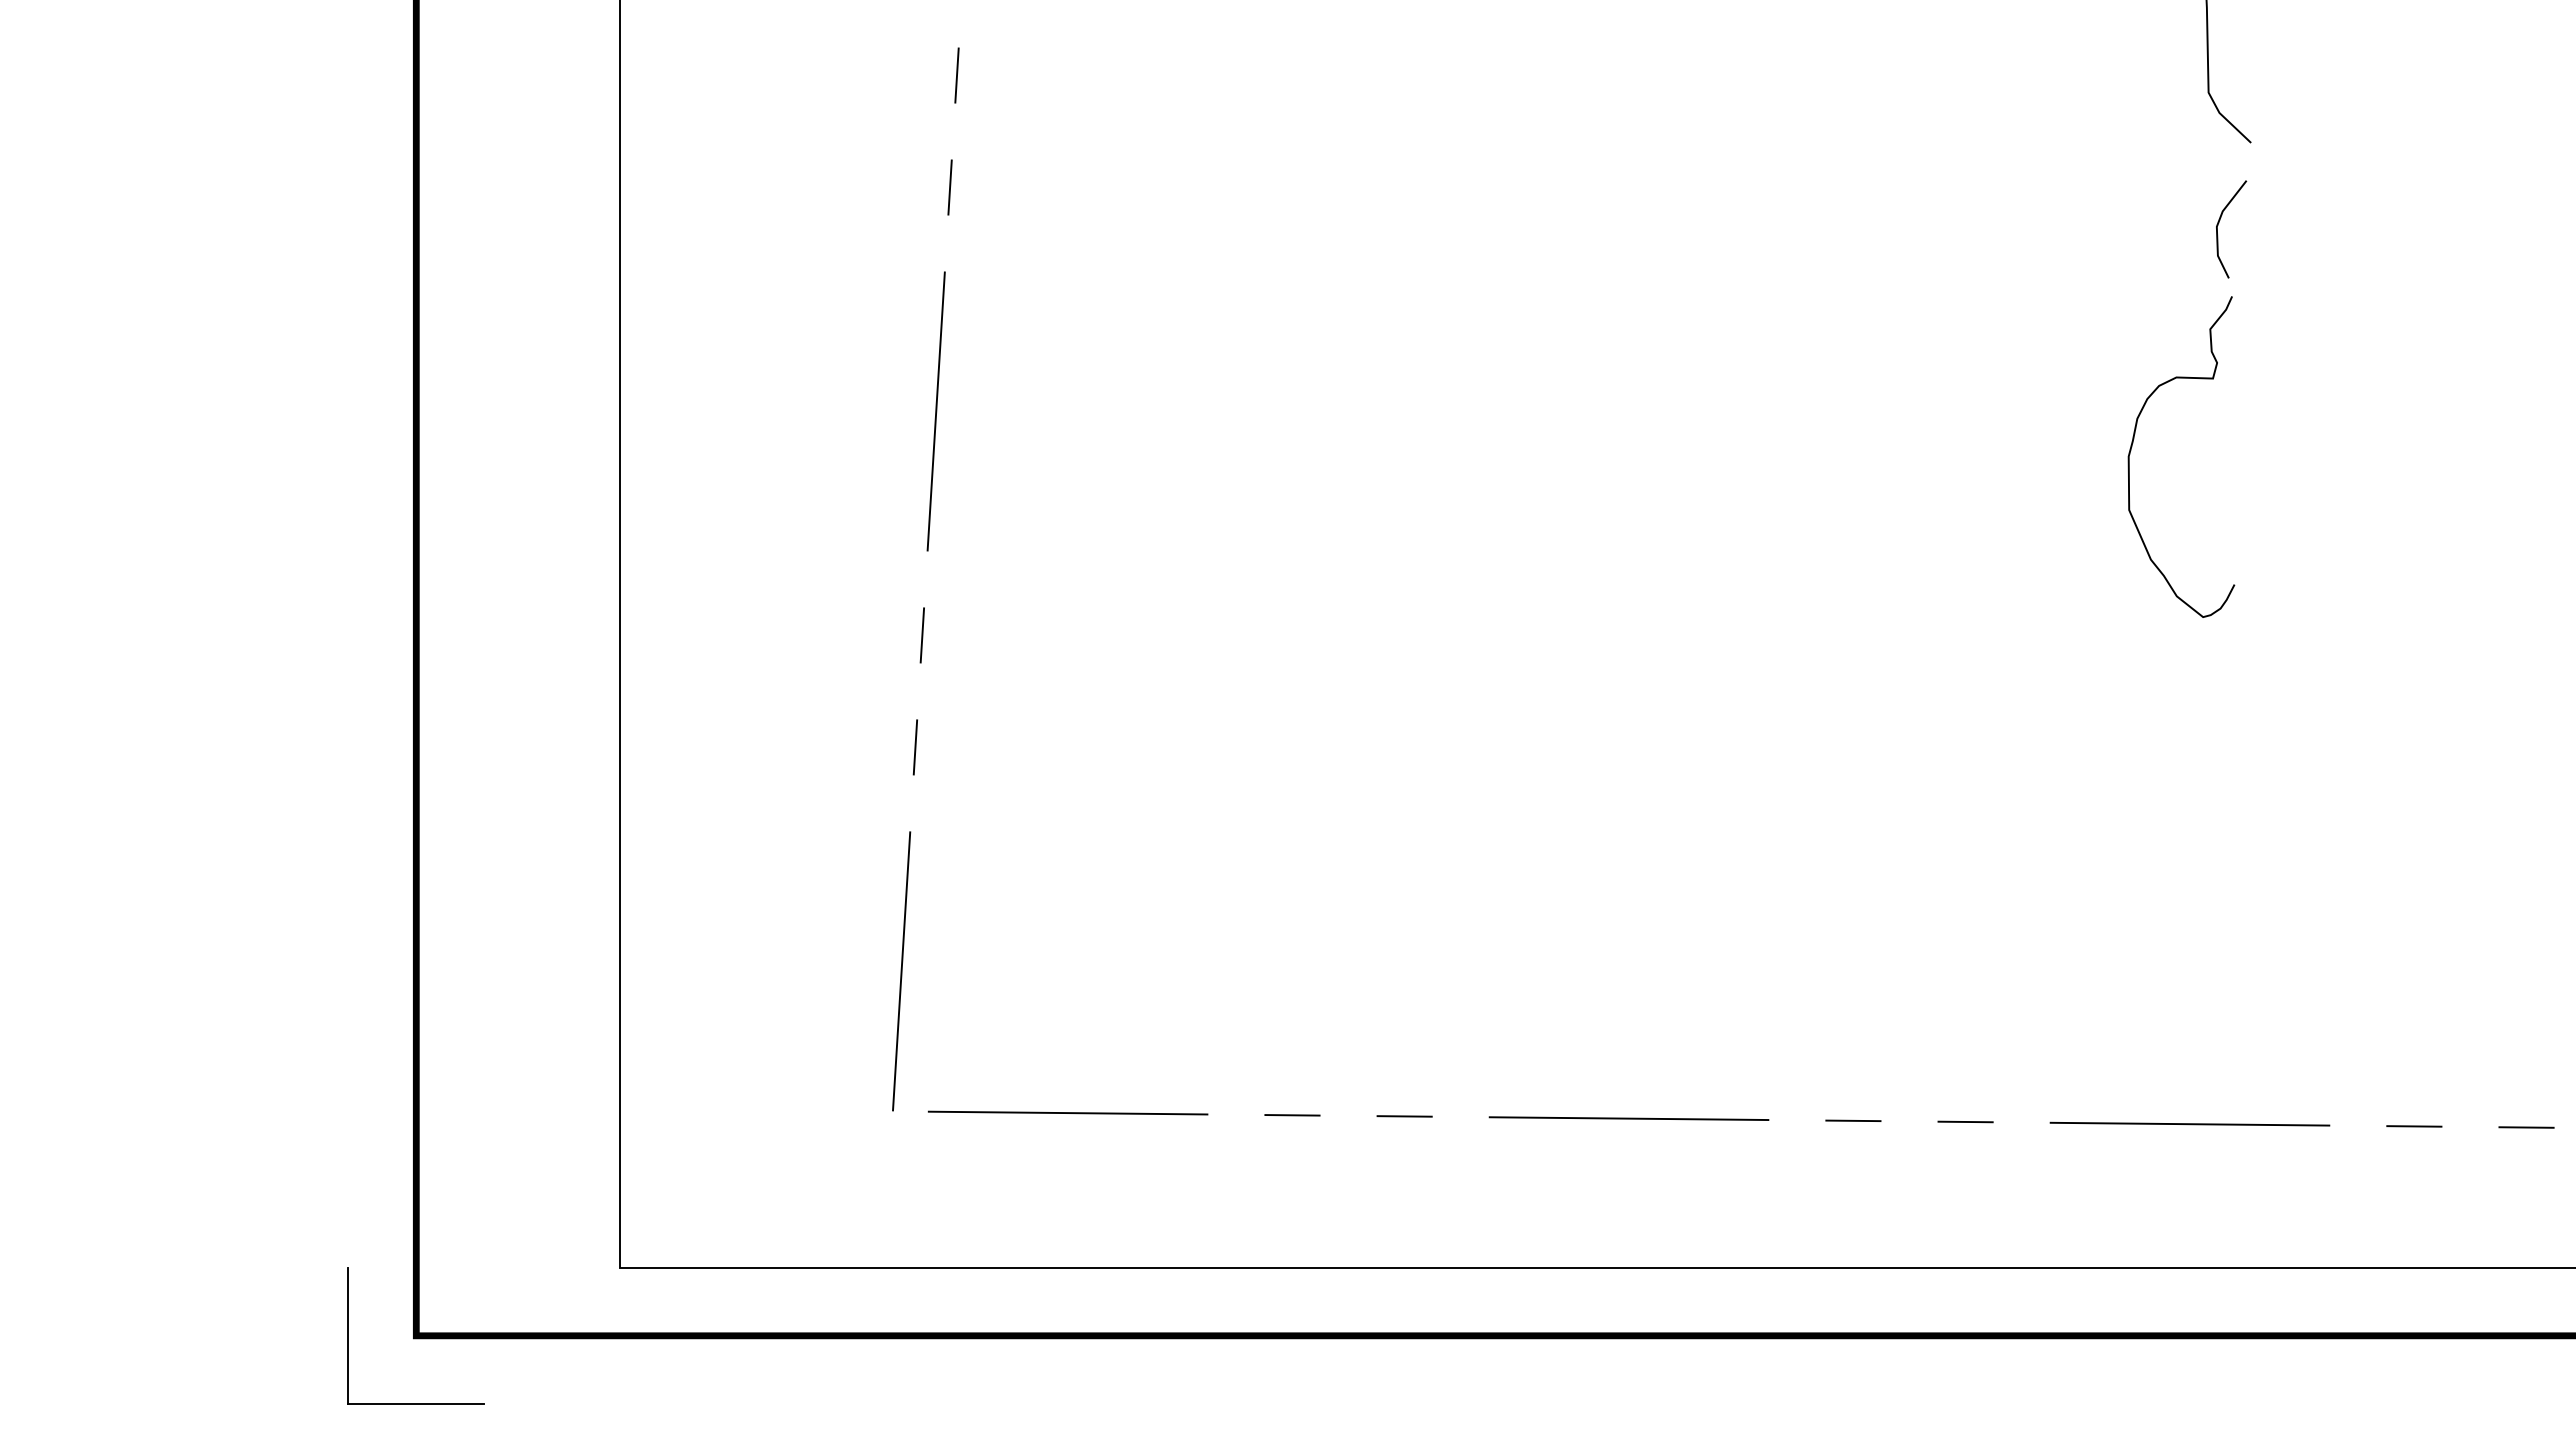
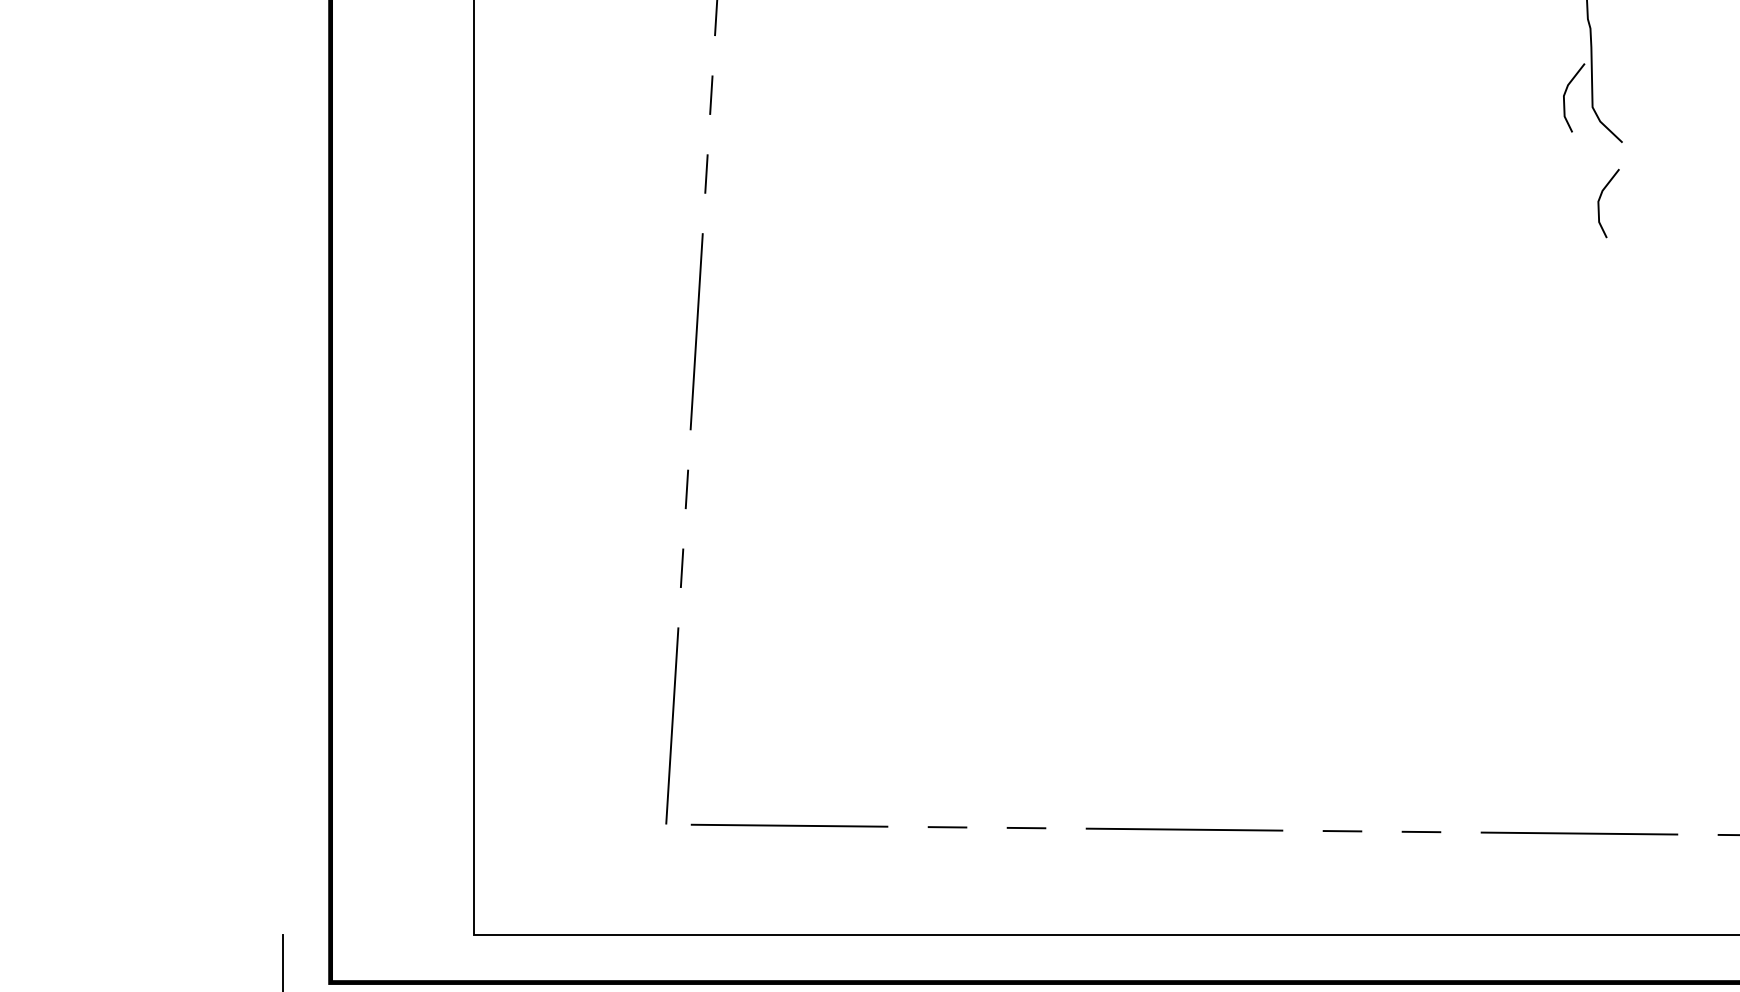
line: (2170, 73) -> (1565, 93), added
curve: (2133, 443) -> (1539, 354), removed

